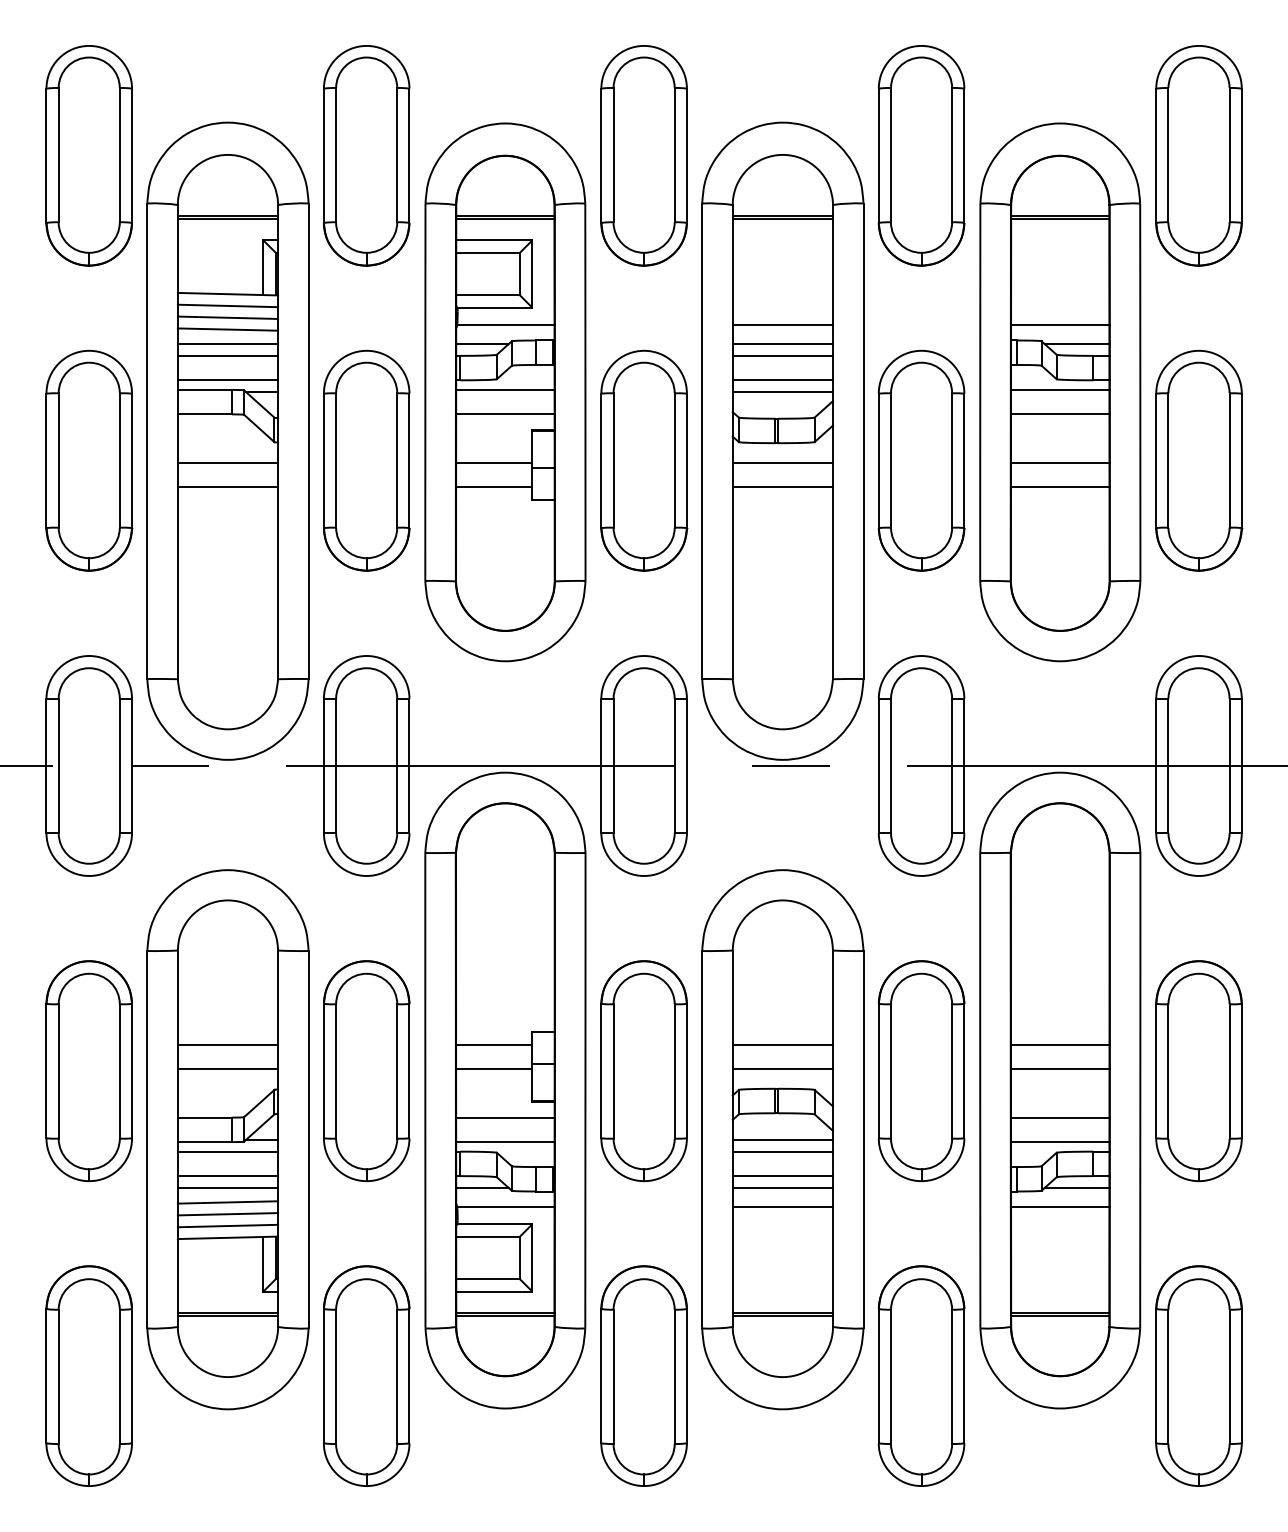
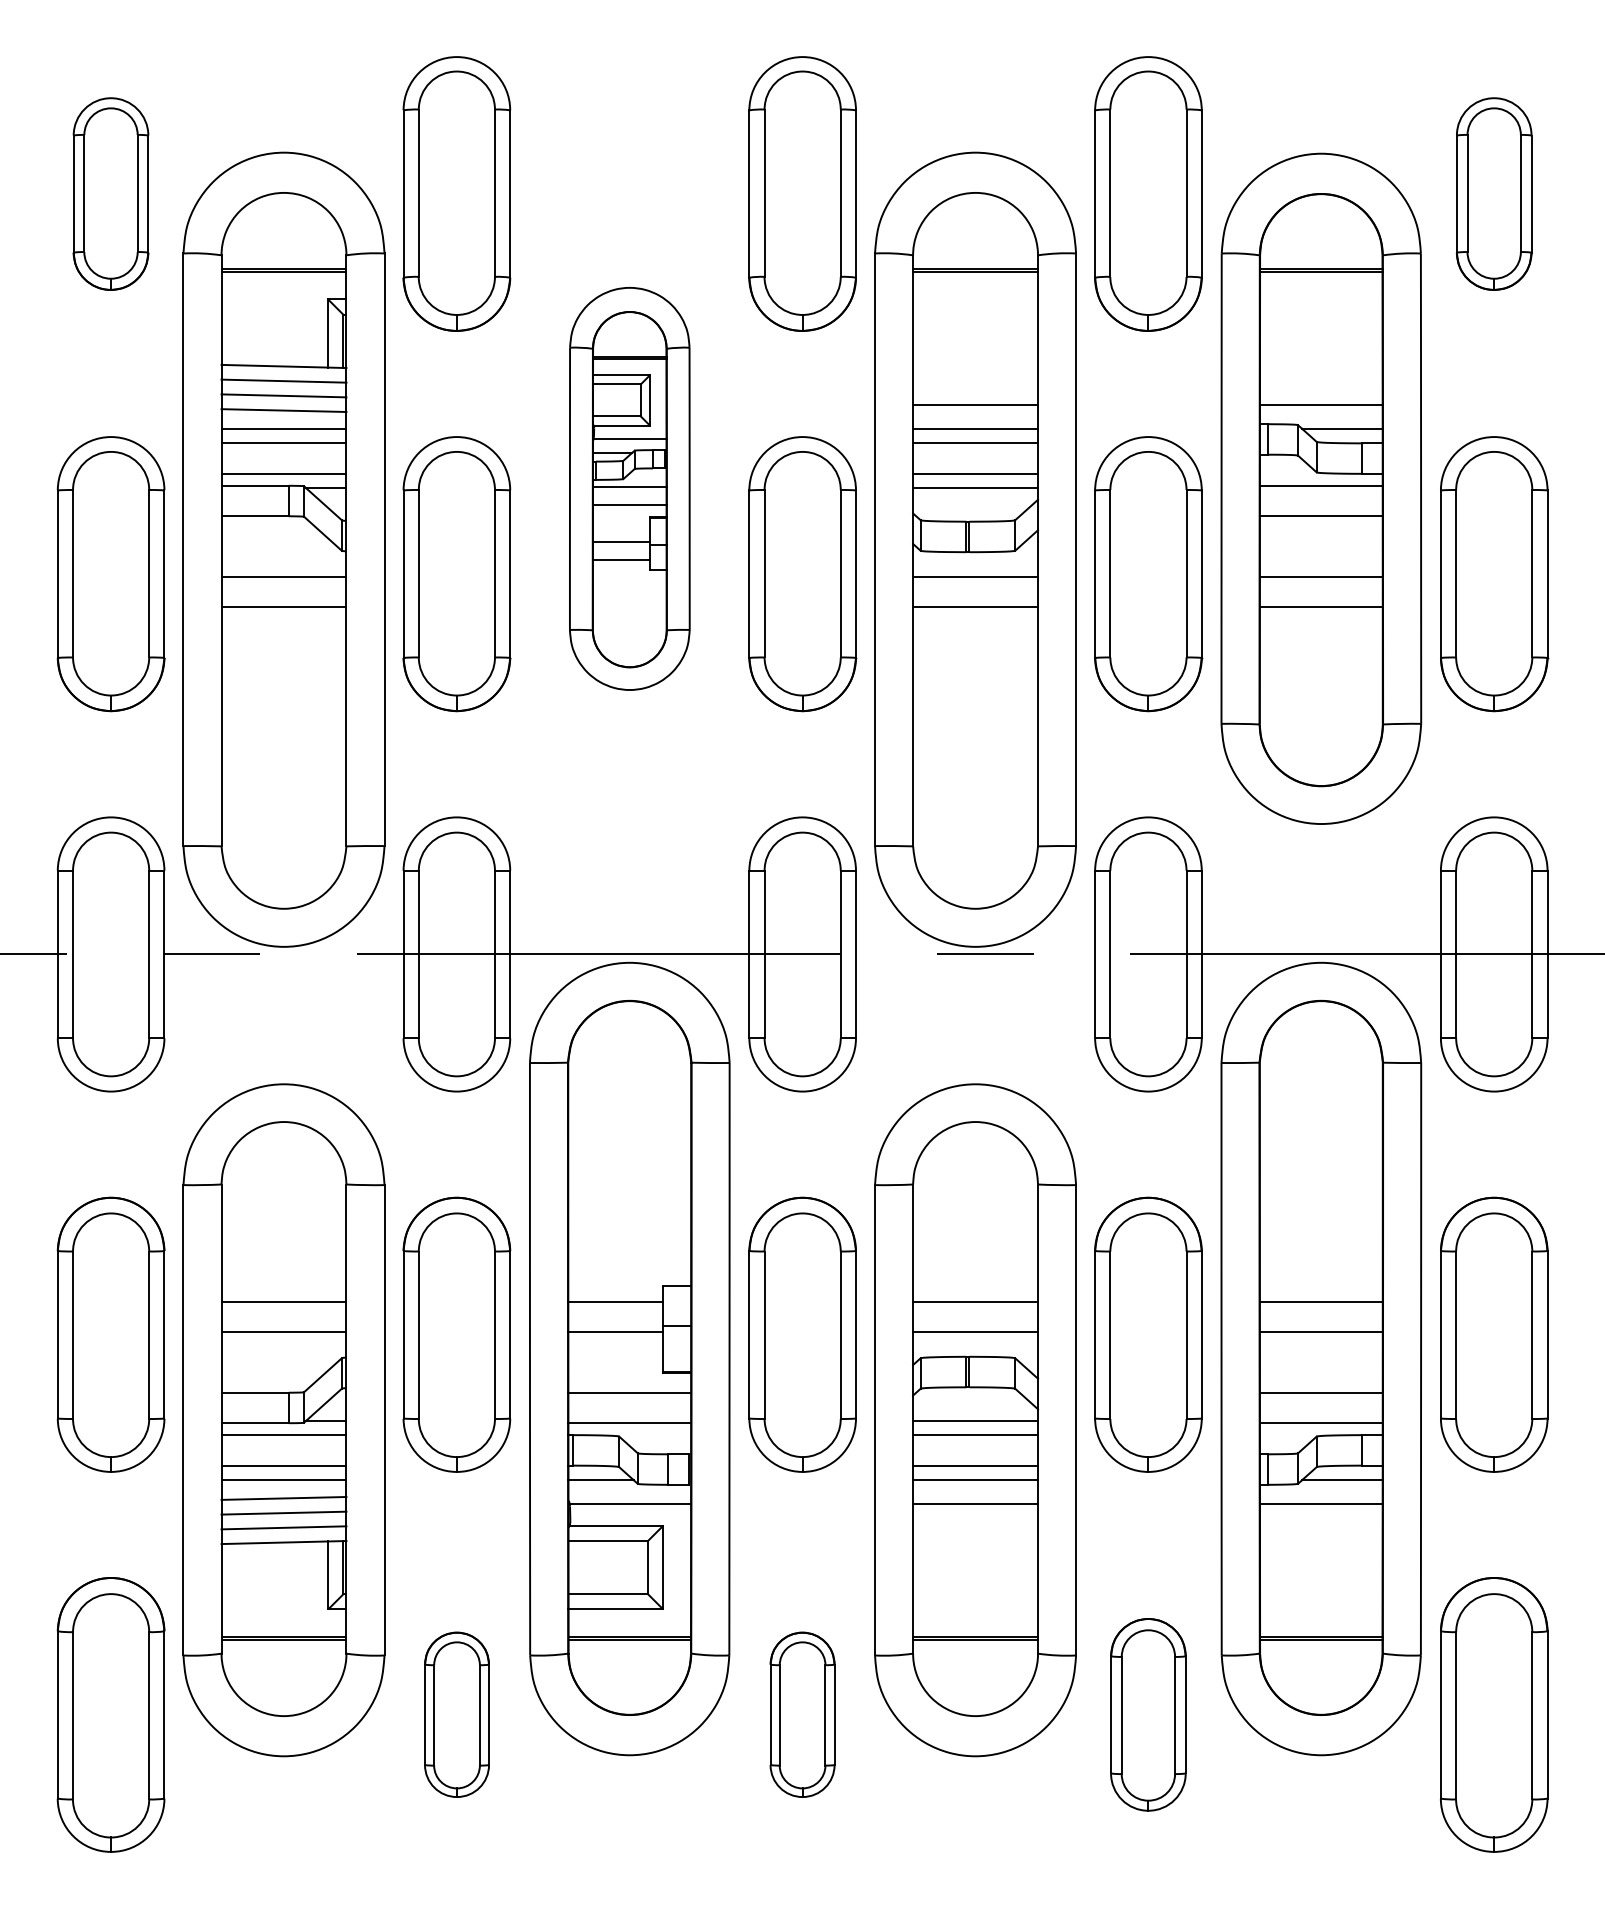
part: (88, 155) -> (110, 193), size x0.7
part: (1198, 155) -> (1493, 193), size x0.7
part: (505, 392) -> (629, 489), size x0.6
part: (366, 1375) -> (456, 1714), size x0.6
part: (643, 1375) -> (801, 1714), size x0.6
part: (921, 1375) -> (1148, 1714), size x0.7

